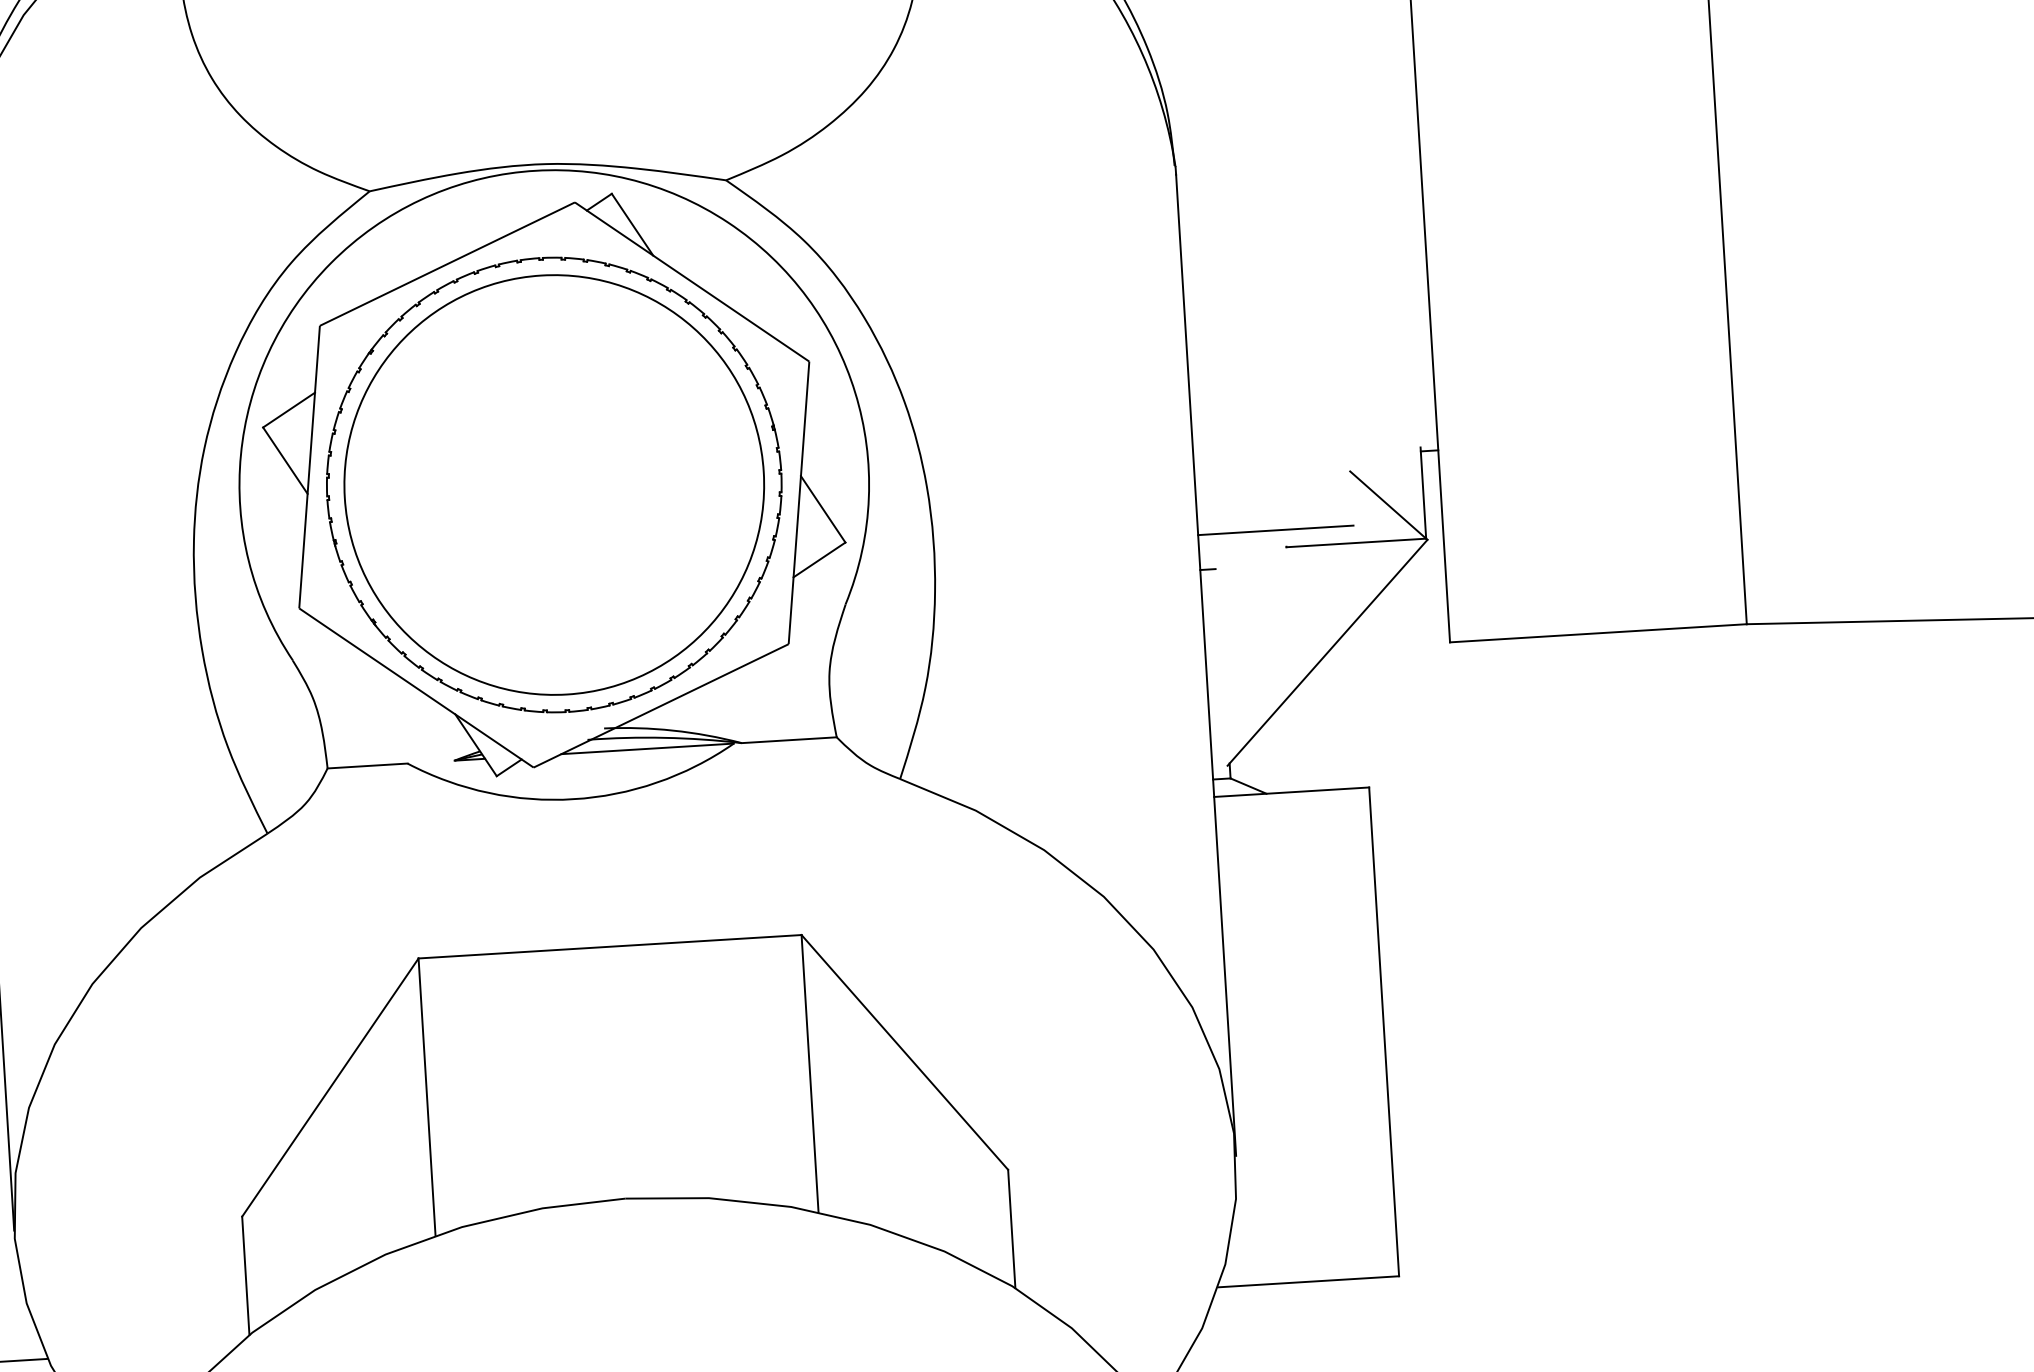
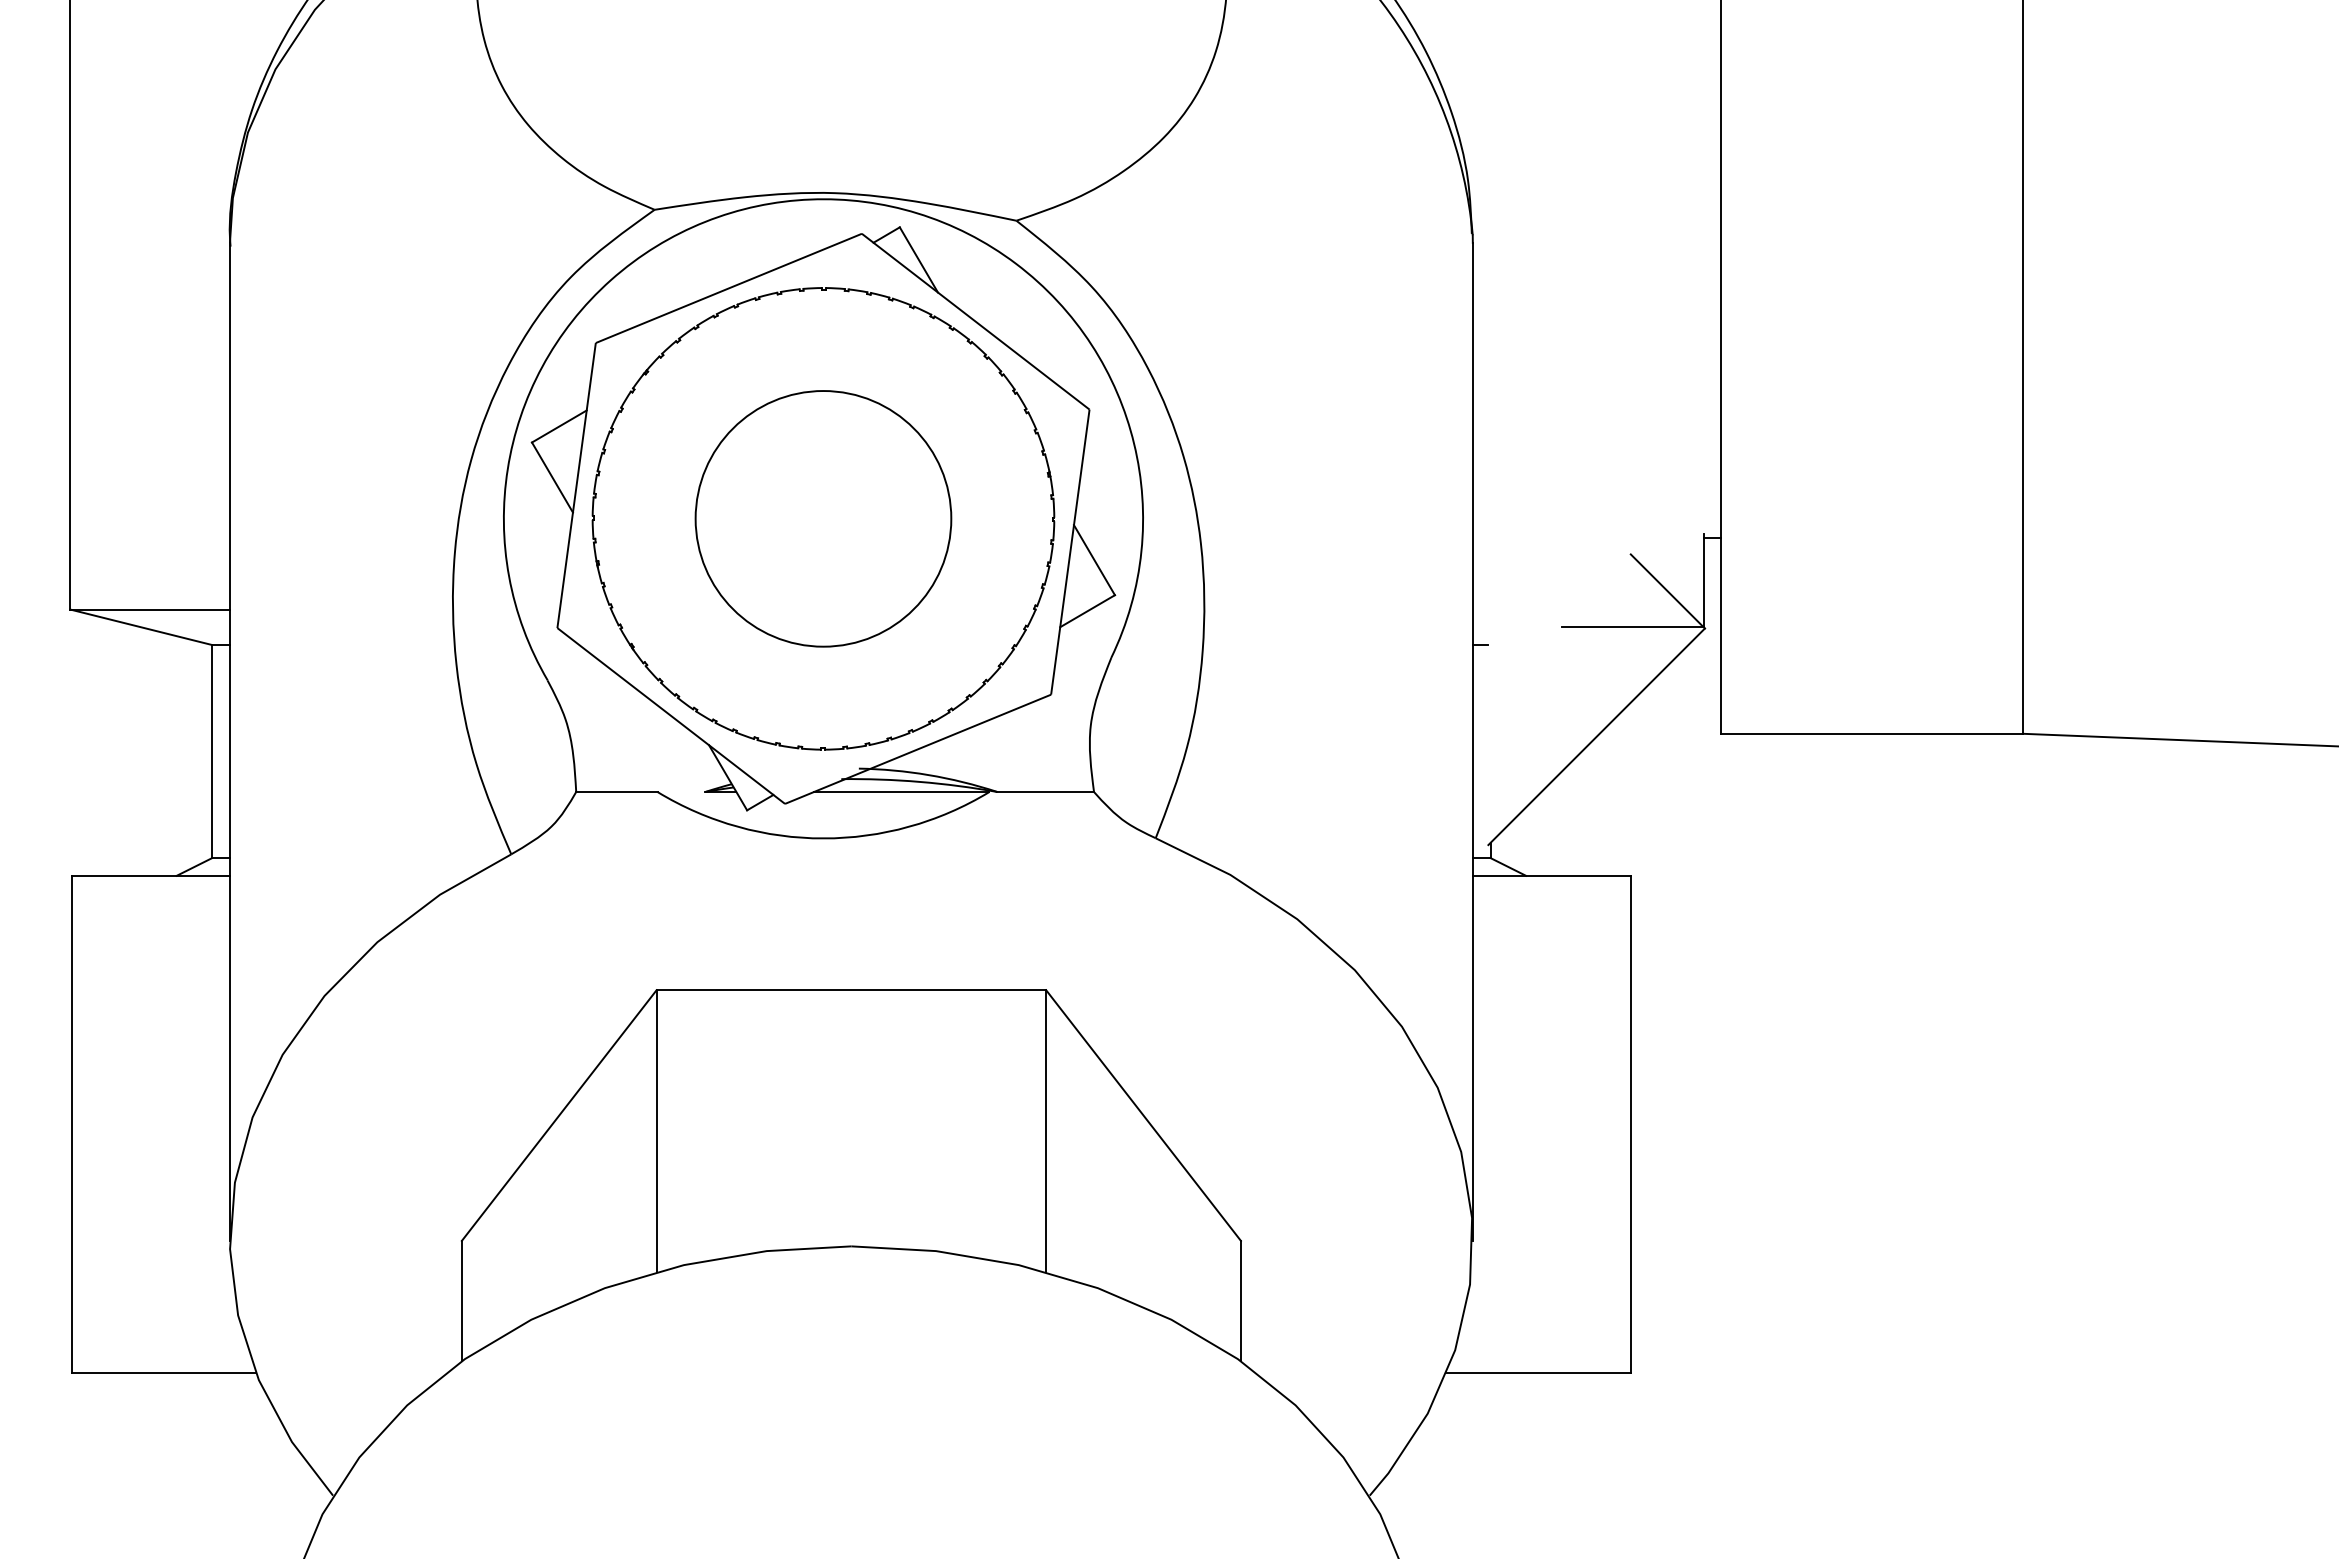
circle: (554, 484) -> (823, 518), size x0.6
line: (1275, 530) -> (1551, 609), removed

